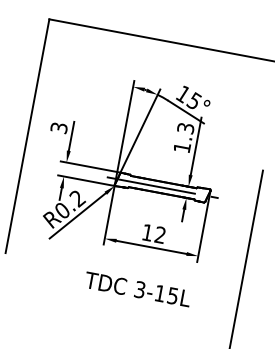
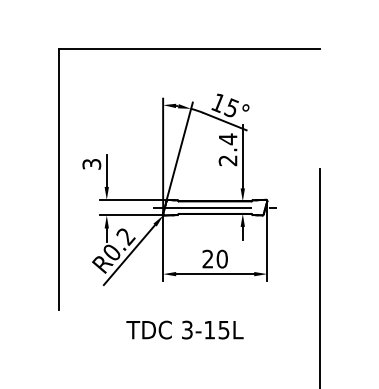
text: (183, 137) -> (227, 149), 1.3 -> 2.4
text: (153, 233) -> (214, 258), 12 -> 20
text: (137, 288) -> (184, 329), moved

